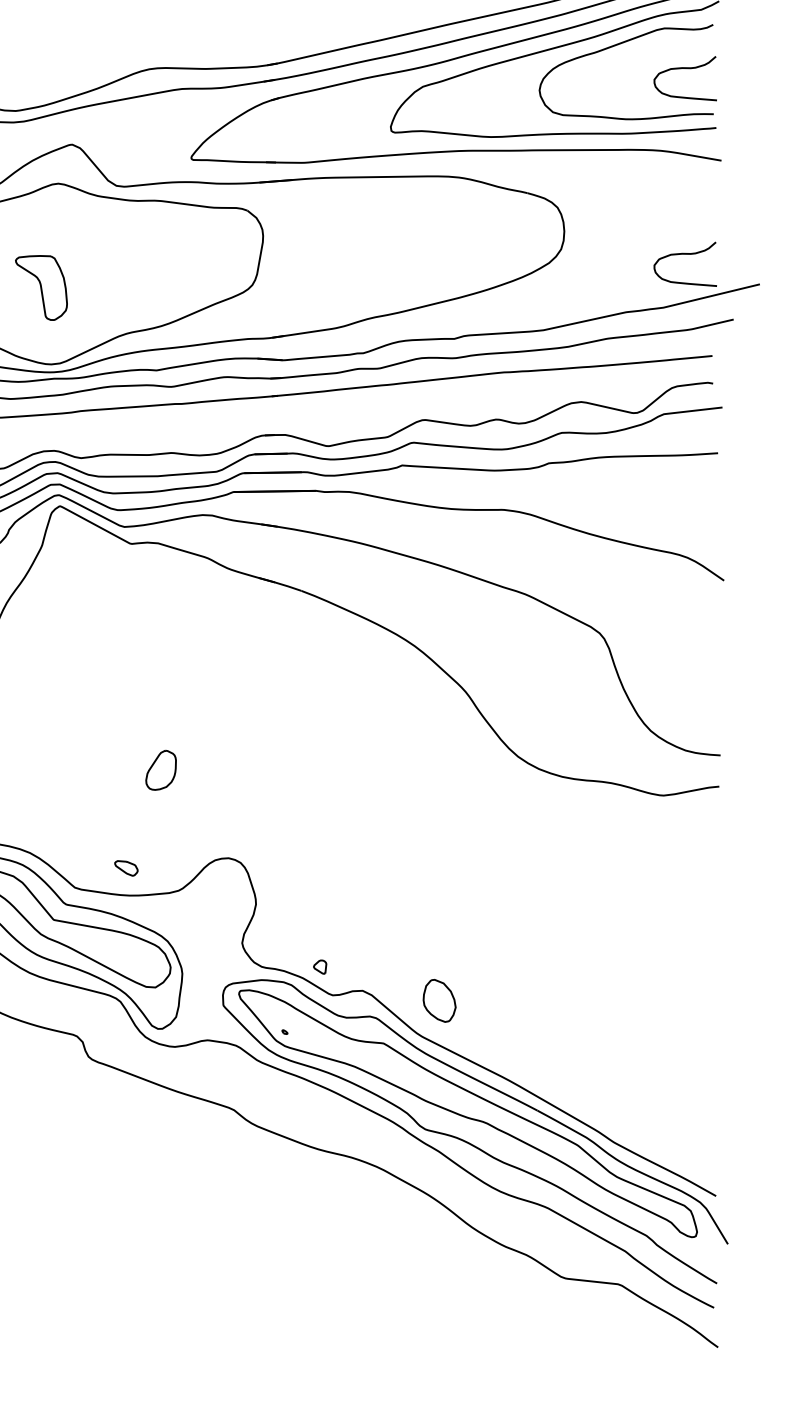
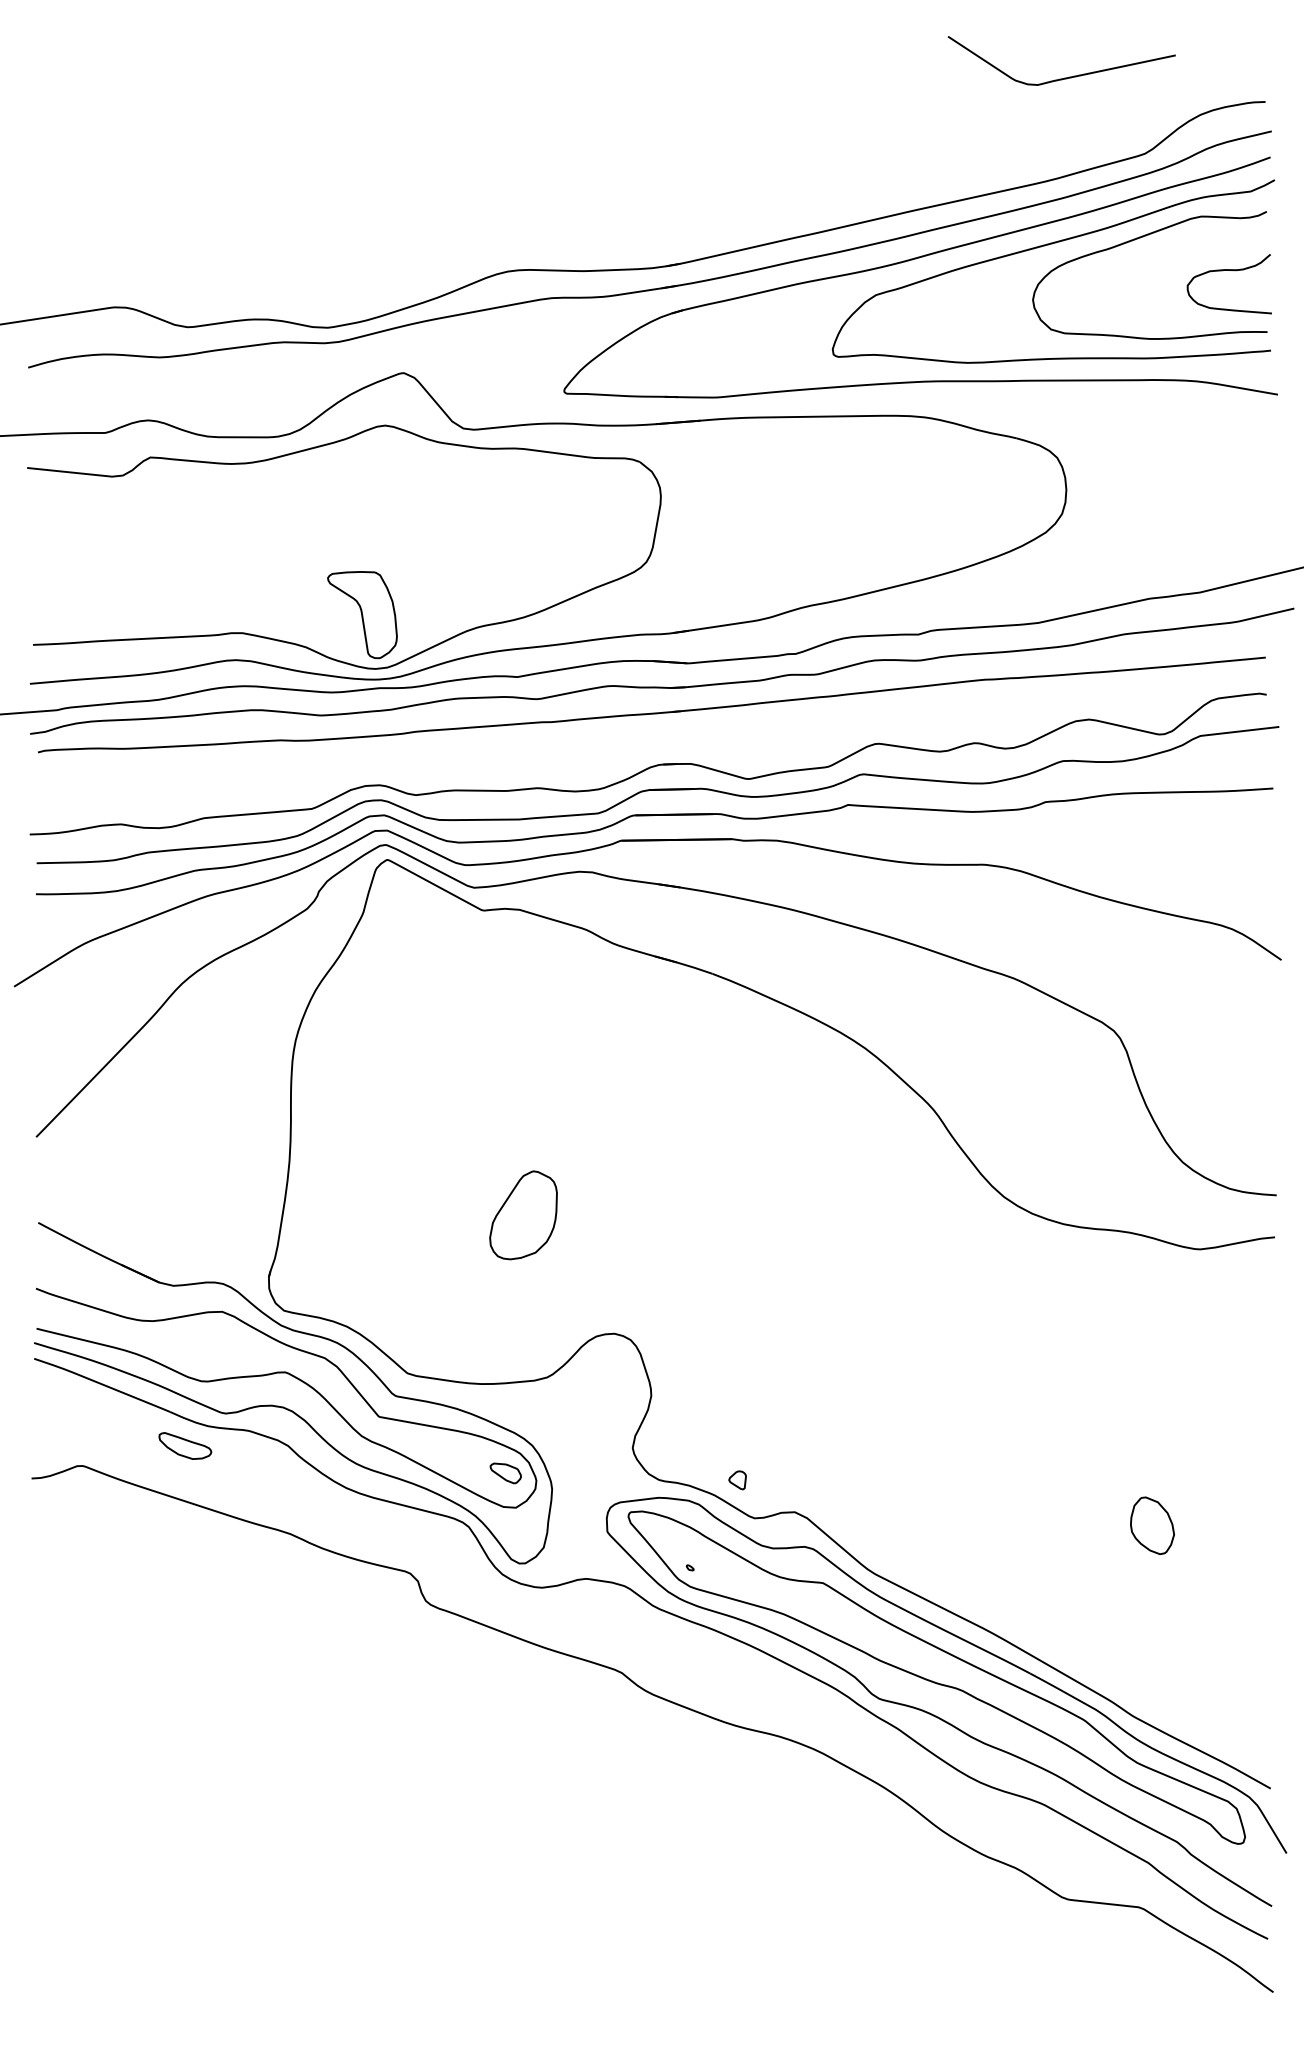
curve: (684, 254) -> (1228, 520), removed
part: (41, 288) -> (362, 615), moved
part: (161, 770) -> (523, 1215), size x1.67
part: (126, 868) -> (505, 1473), moved
part: (439, 1000) -> (1152, 1525), moved

